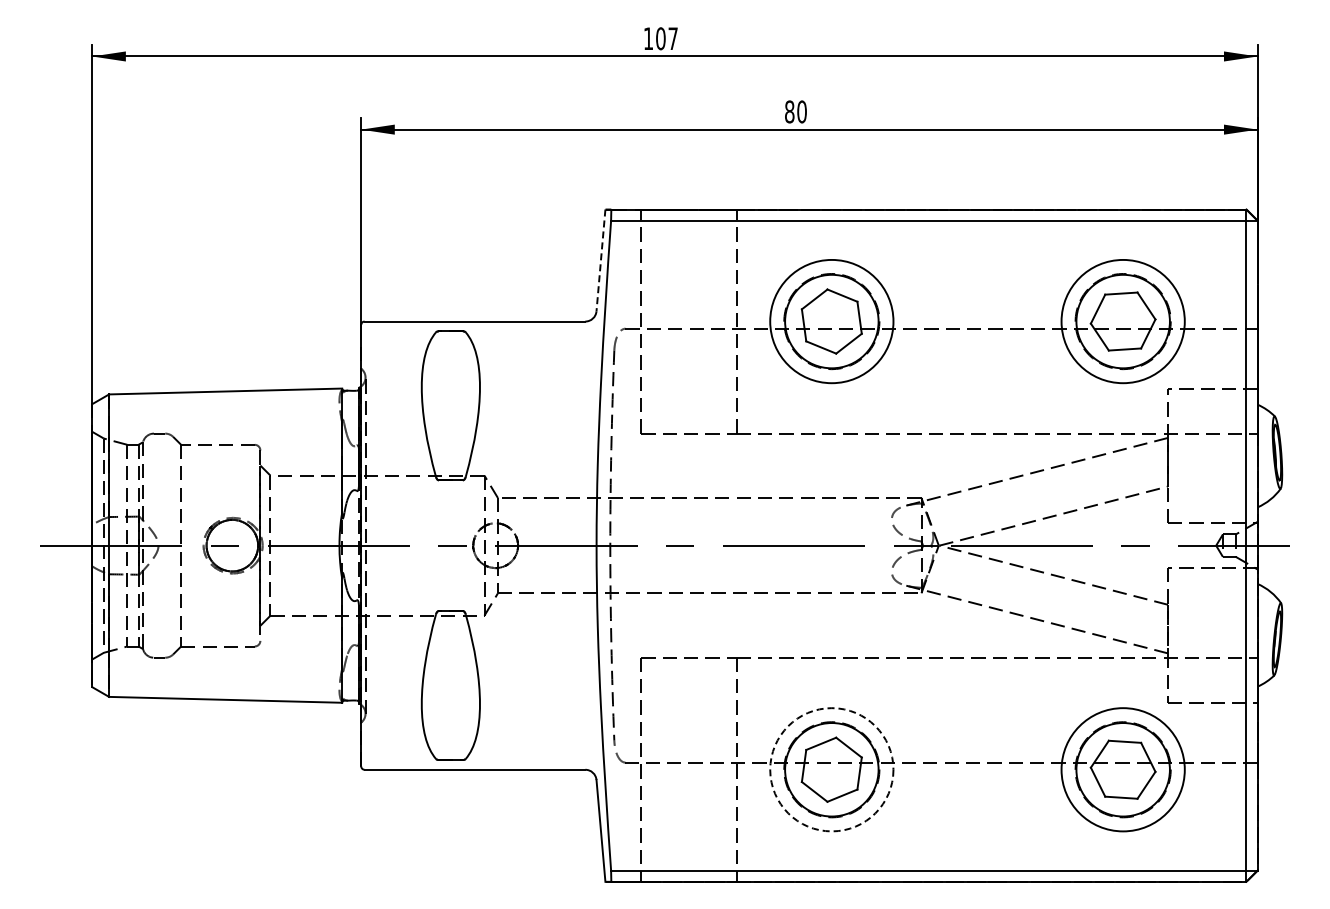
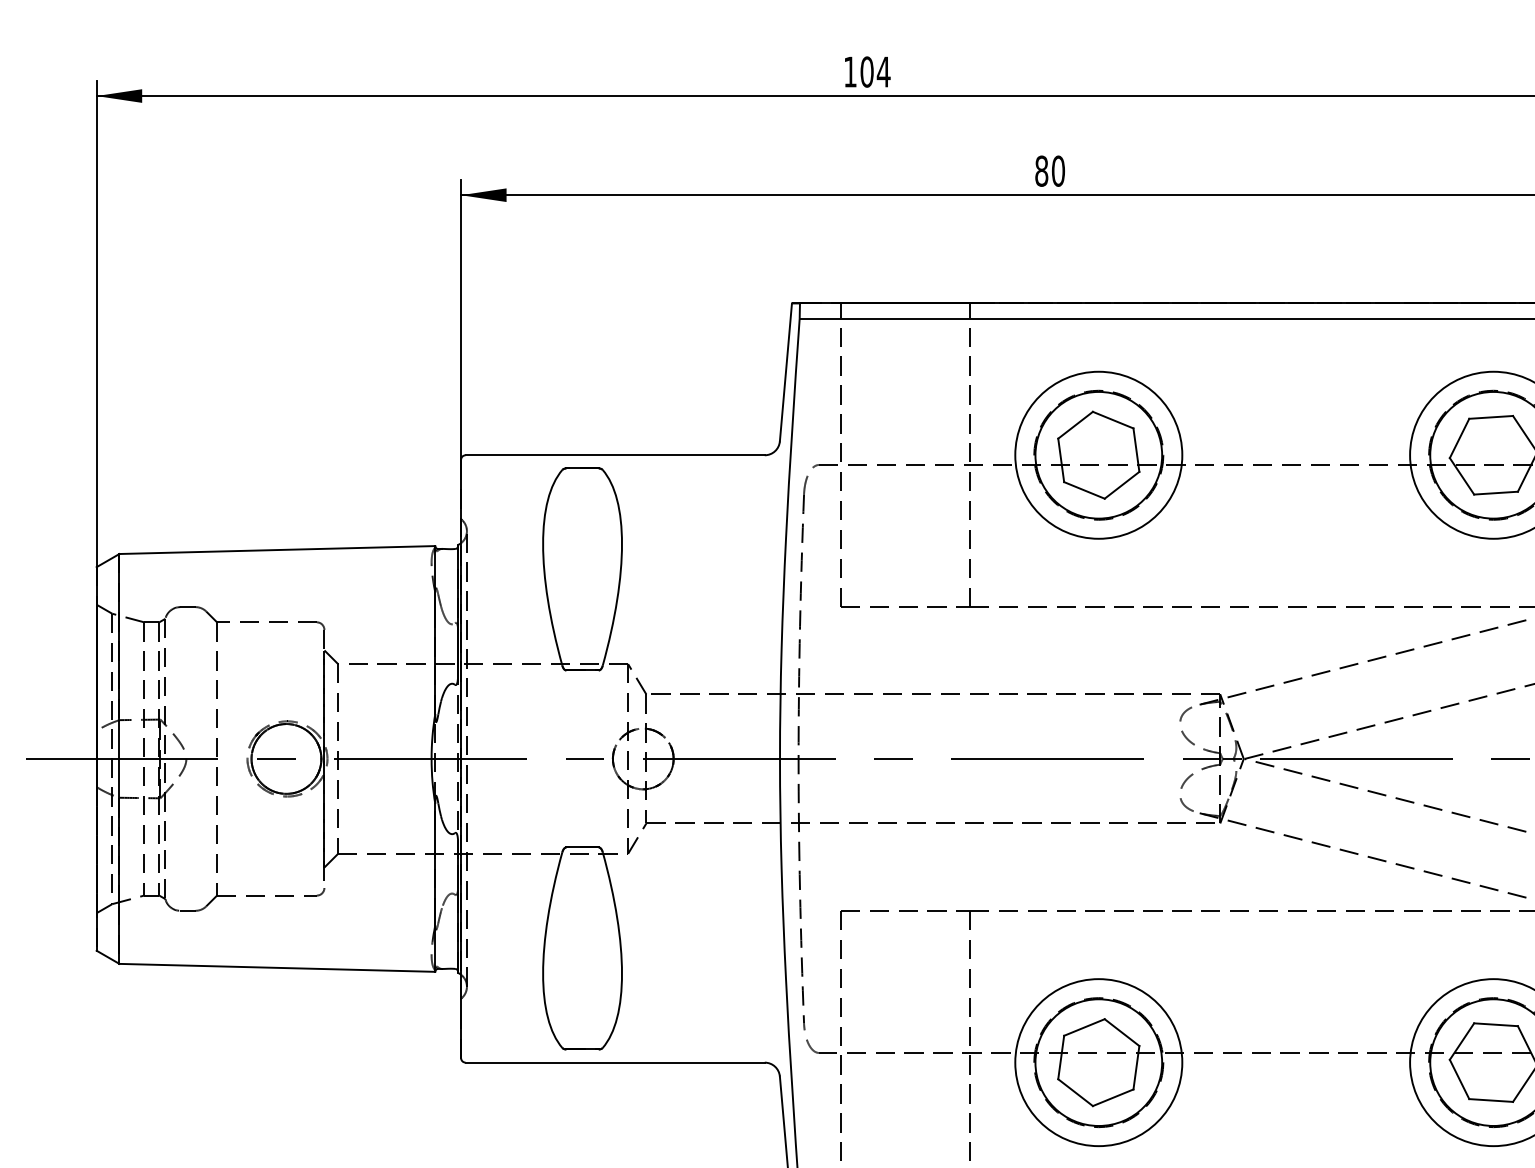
text: (673, 38) -> (884, 71), 107 -> 104
line: (600, 260) -> (785, 372), dashed -> solid
circle: (831, 769) -> (1098, 1062), dashed -> solid

